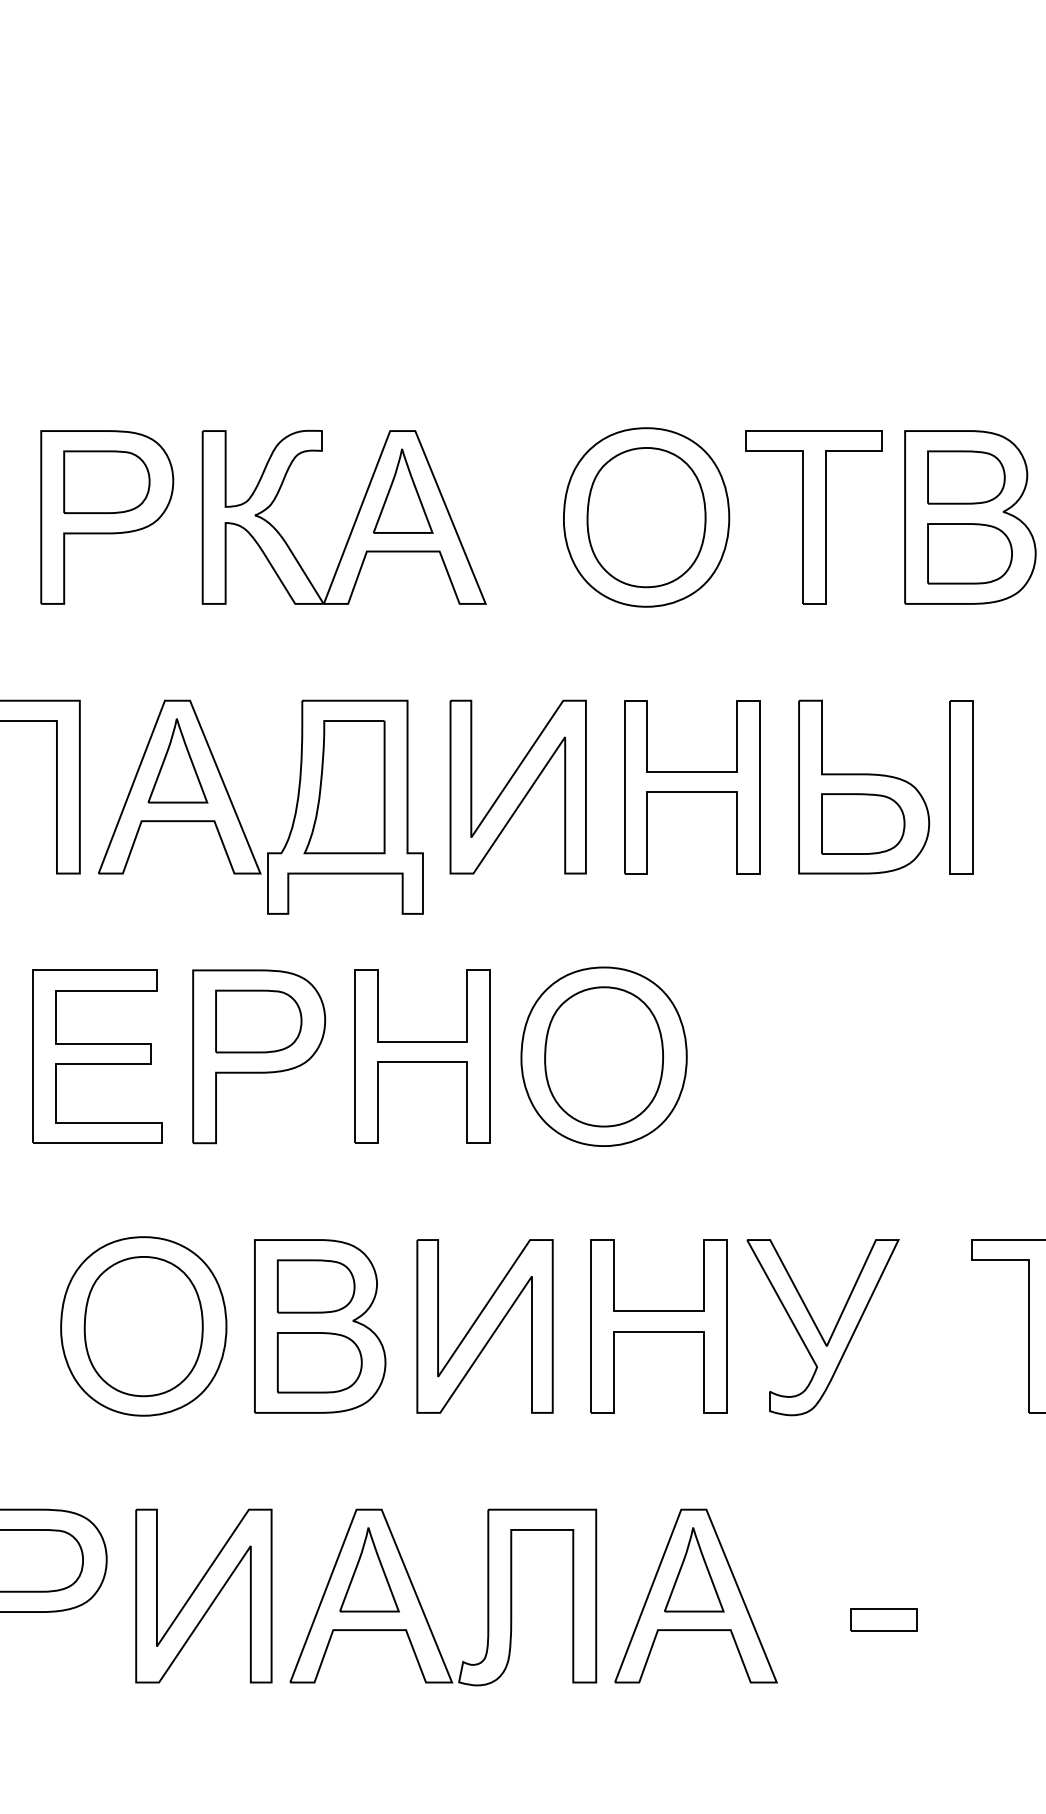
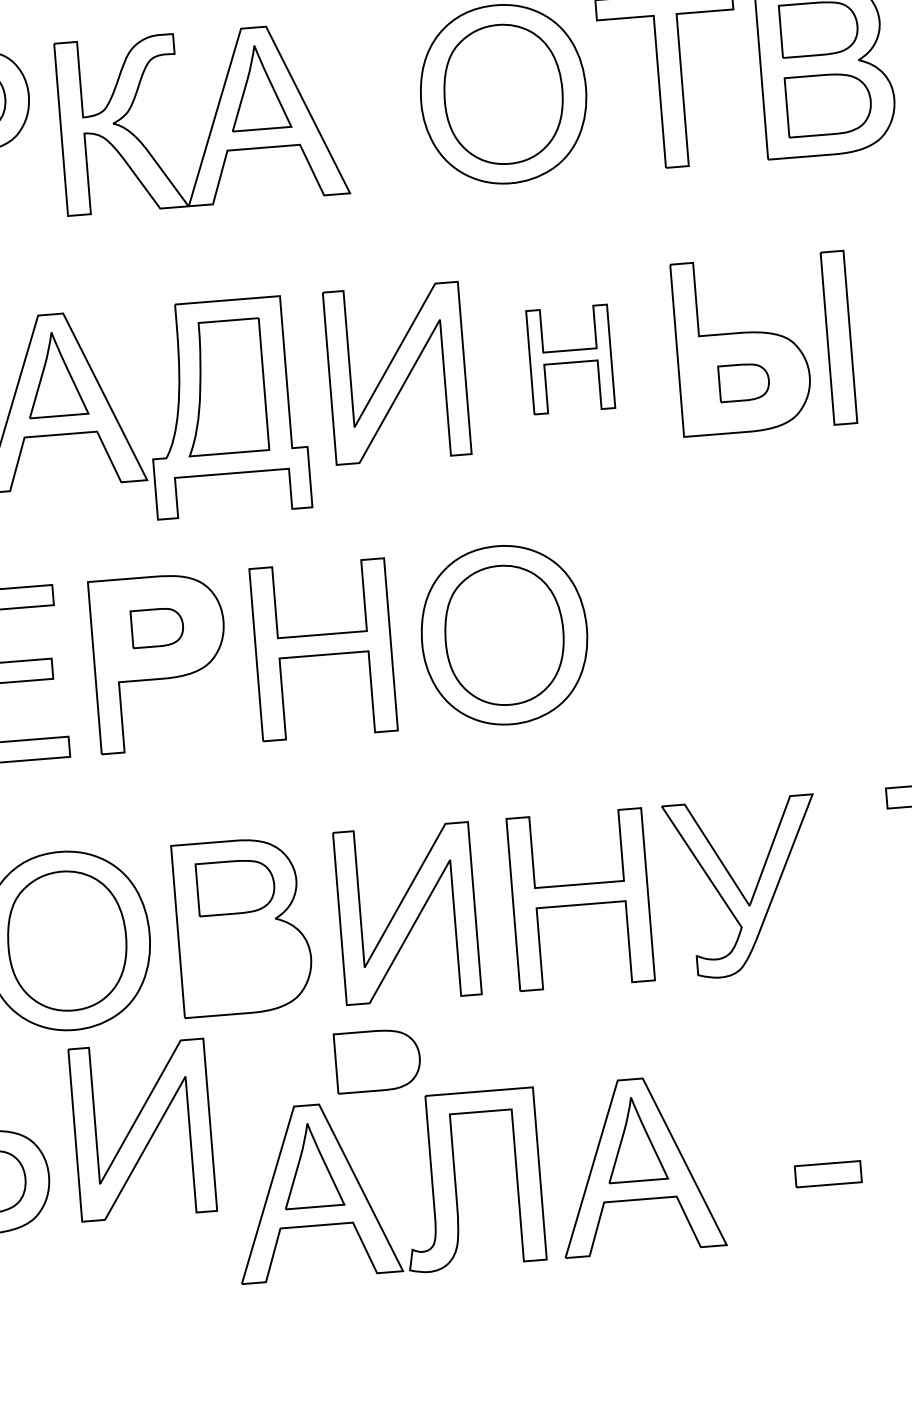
part: (692, 787) -> (570, 359), size x0.6
part: (863, 823) -> (744, 381), size x0.6
part: (258, 1021) -> (157, 627), size x0.6
part: (319, 1362) -> (377, 1060), moved
part: (203, 1595) -> (142, 1129), moved

